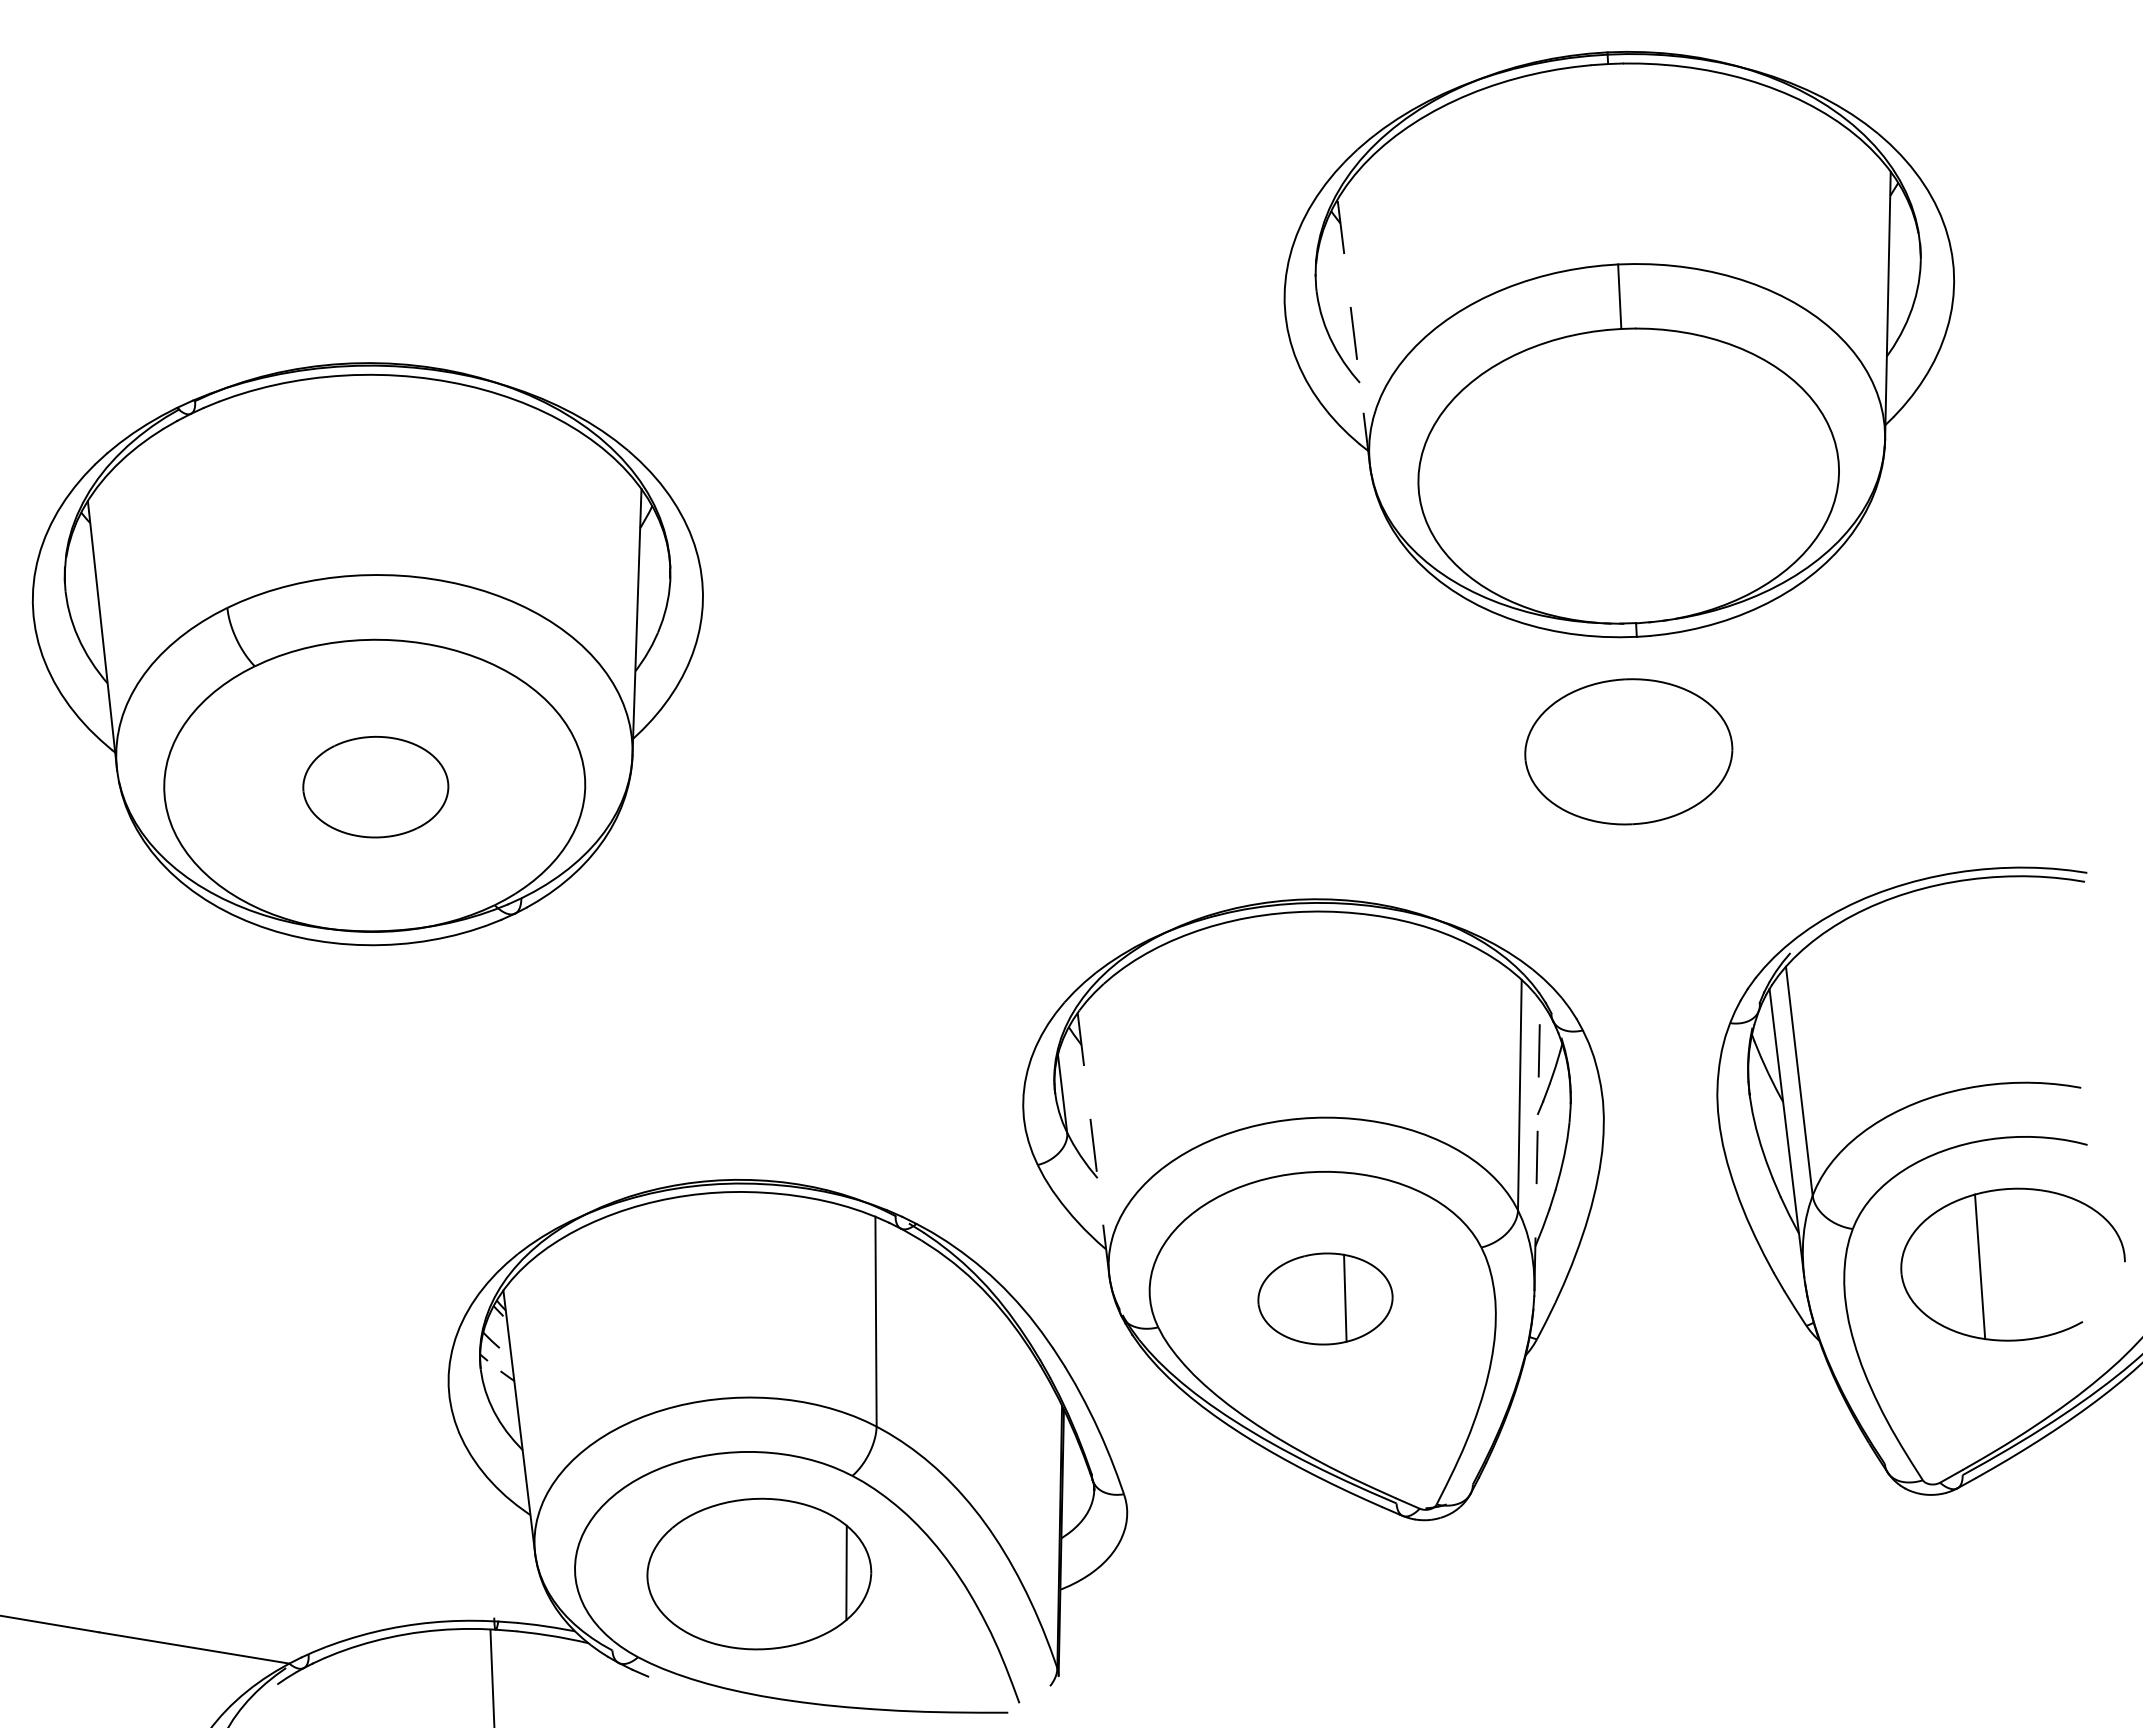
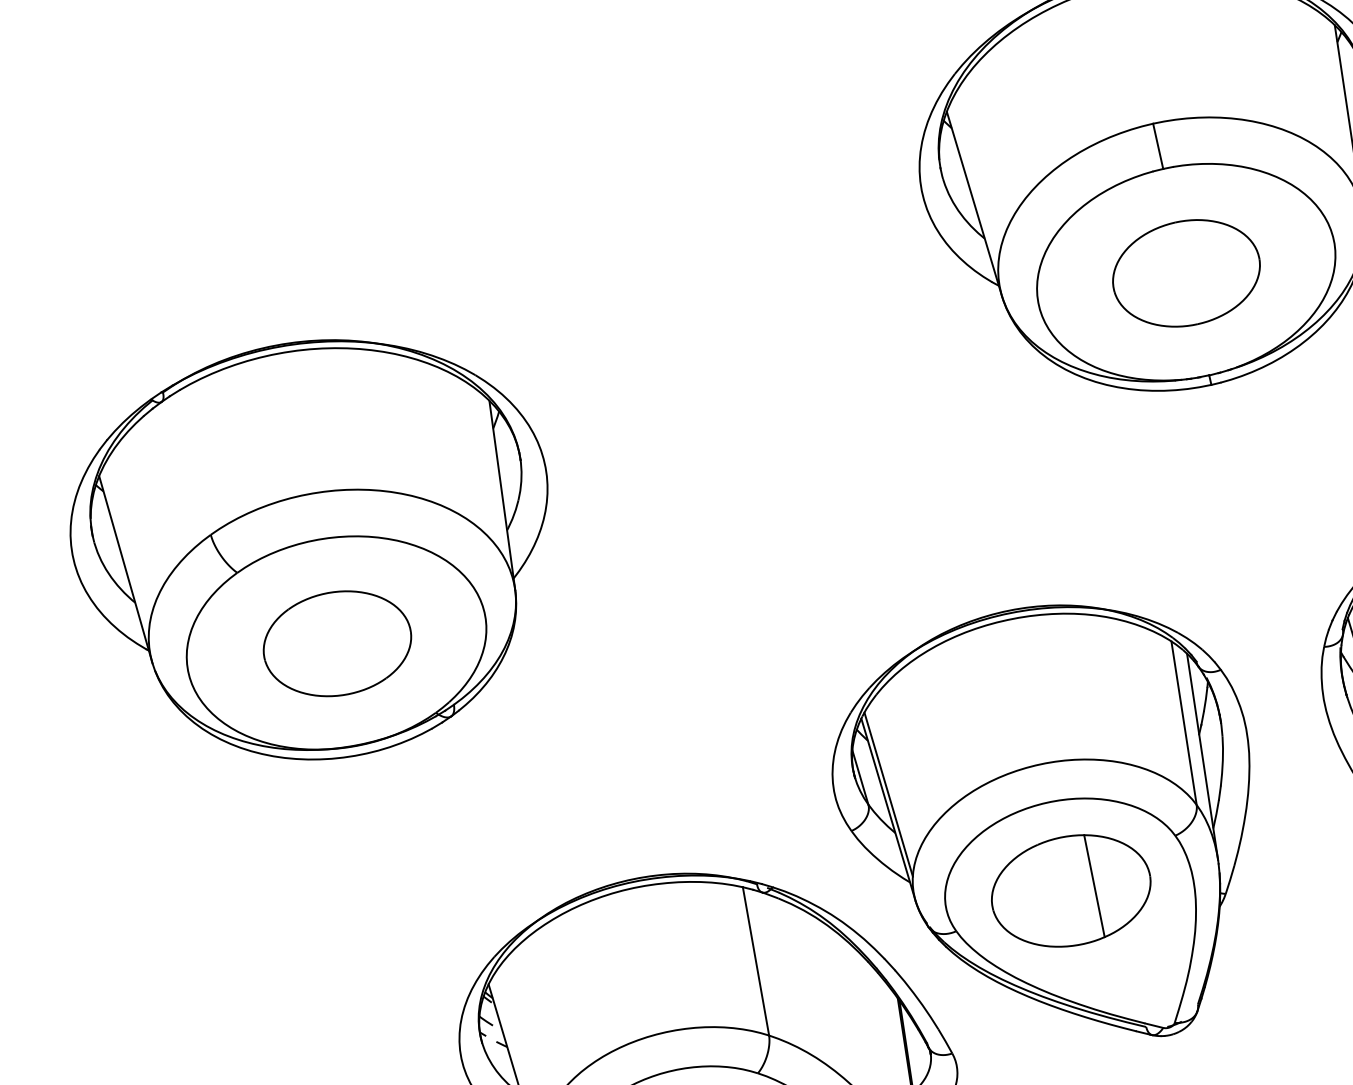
line: (1353, 332) -> (974, 203), dashed -> solid
part: (1628, 751) -> (1186, 273), moved
part: (375, 786) -> (337, 643), size x1.43
line: (1097, 1123) -> (888, 794), added
line: (1093, 1144) -> (888, 809), dashed -> solid
line: (1537, 1145) -> (1202, 756), dashed -> solid
part: (1325, 1298) -> (1071, 890), size x1.67

